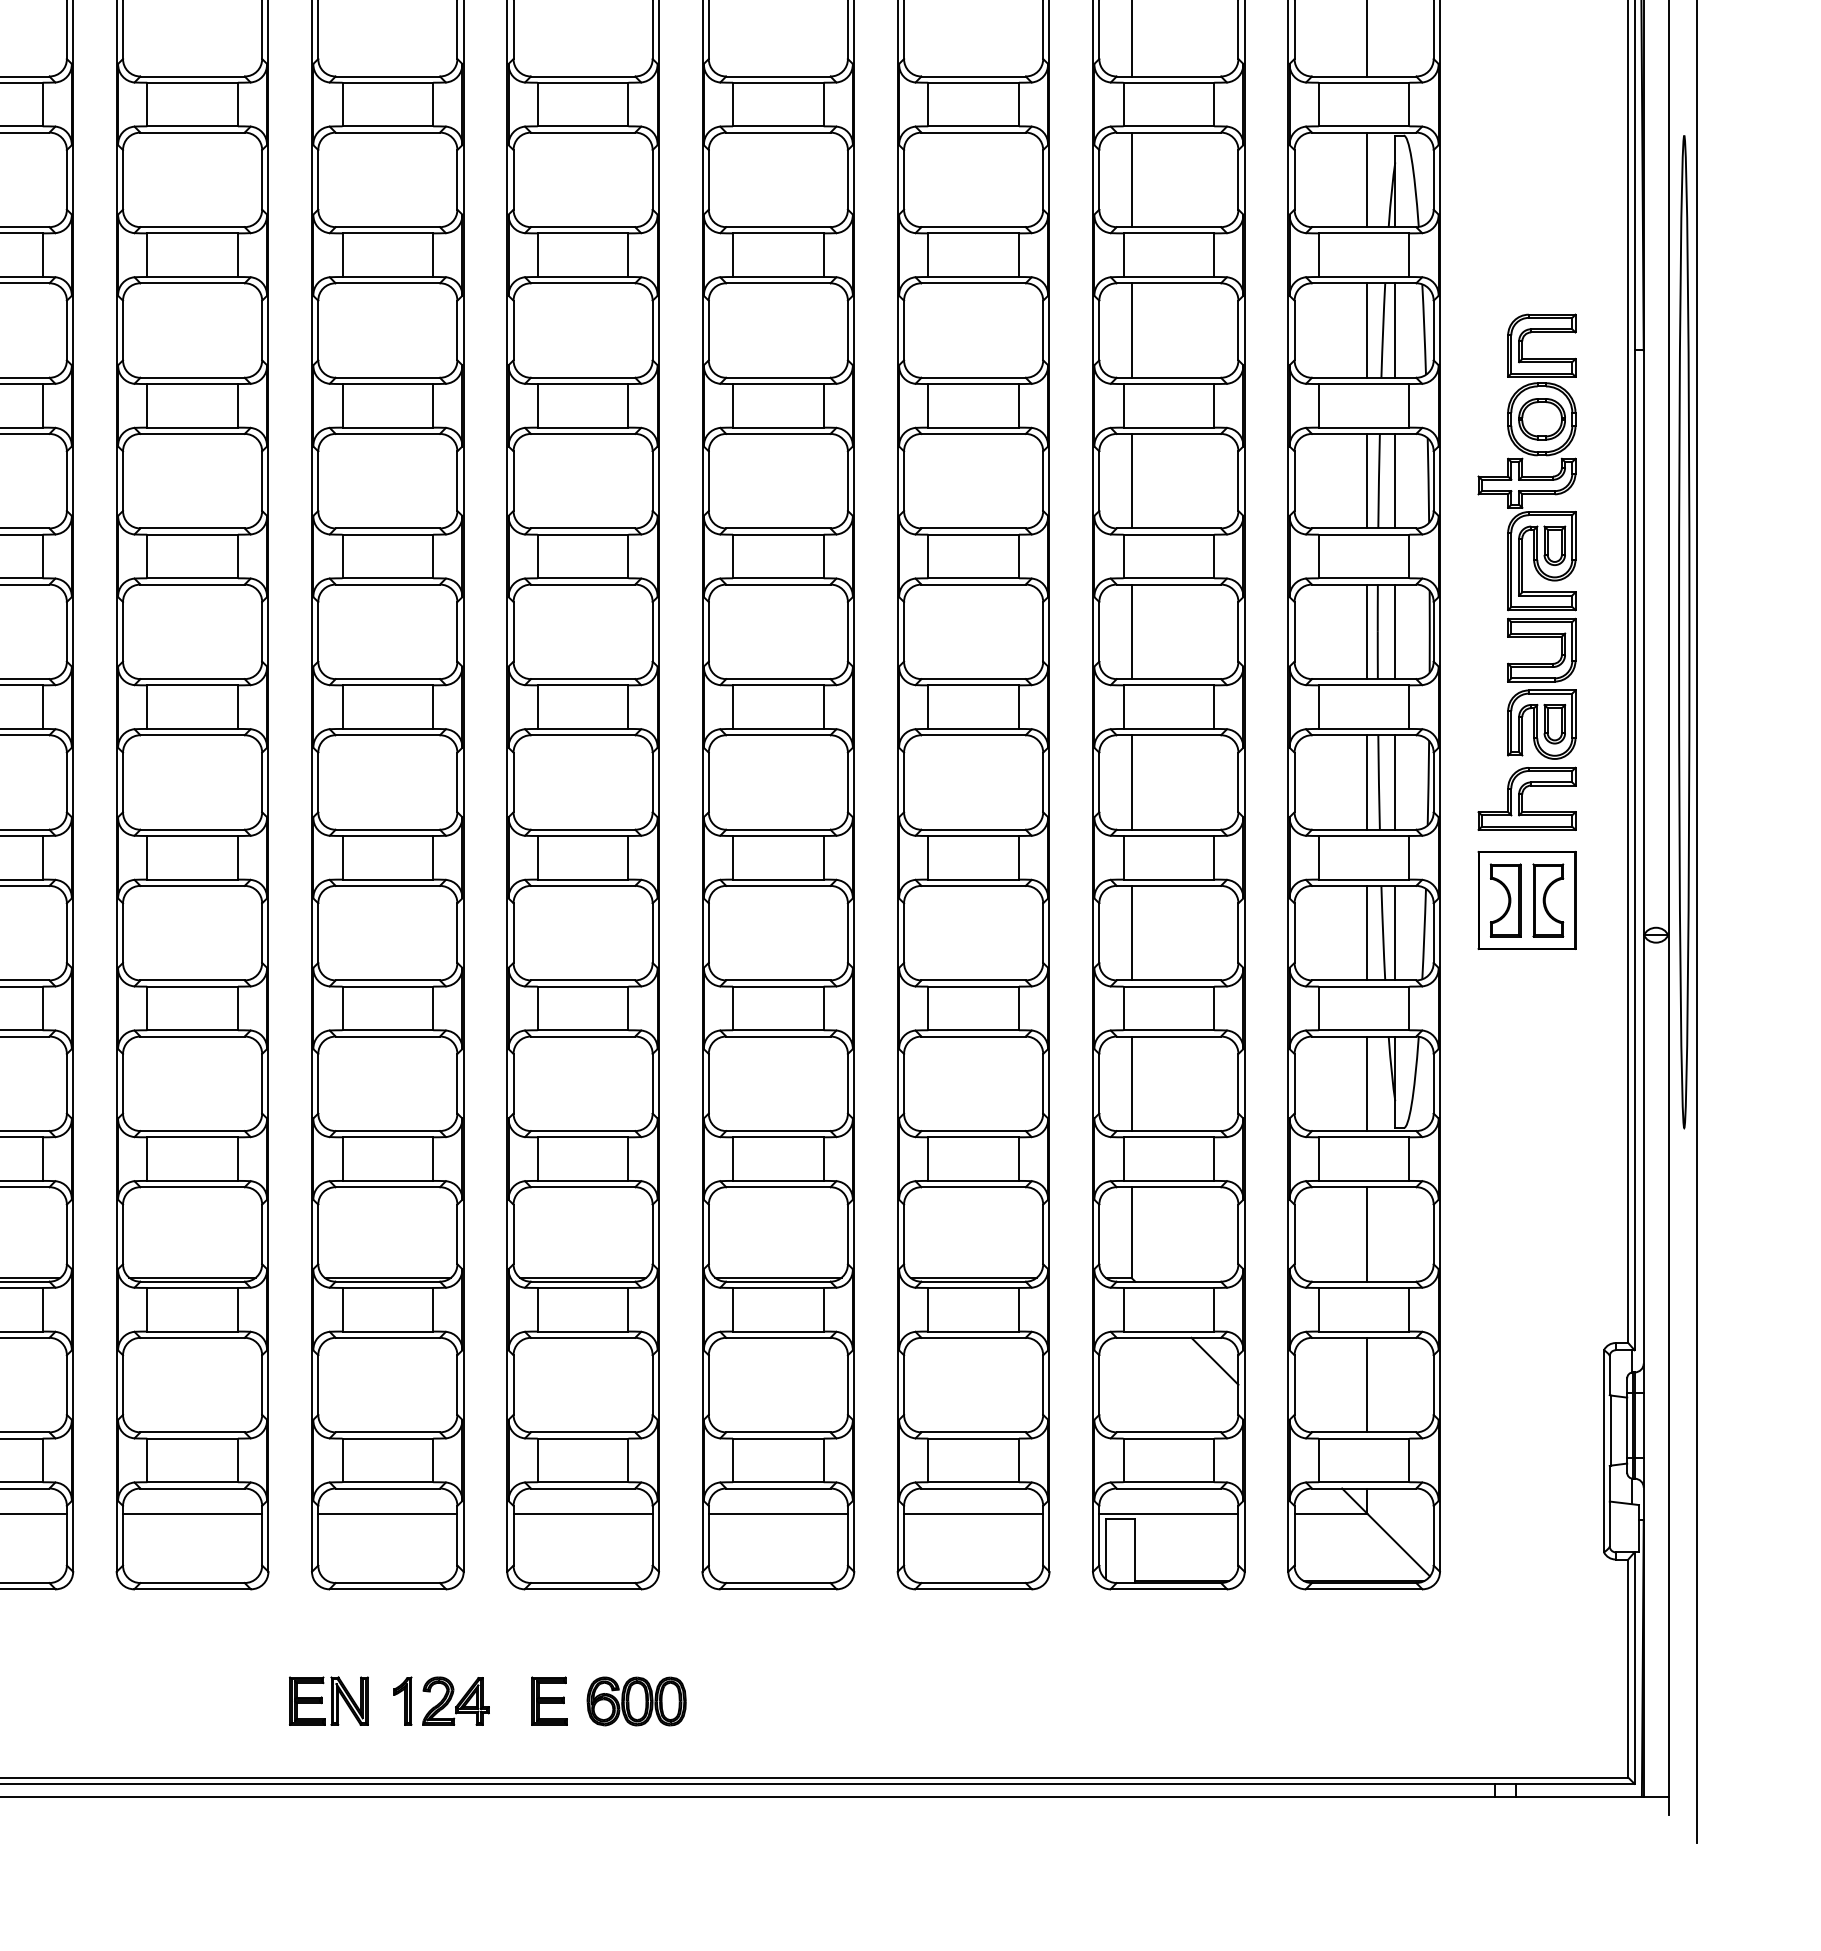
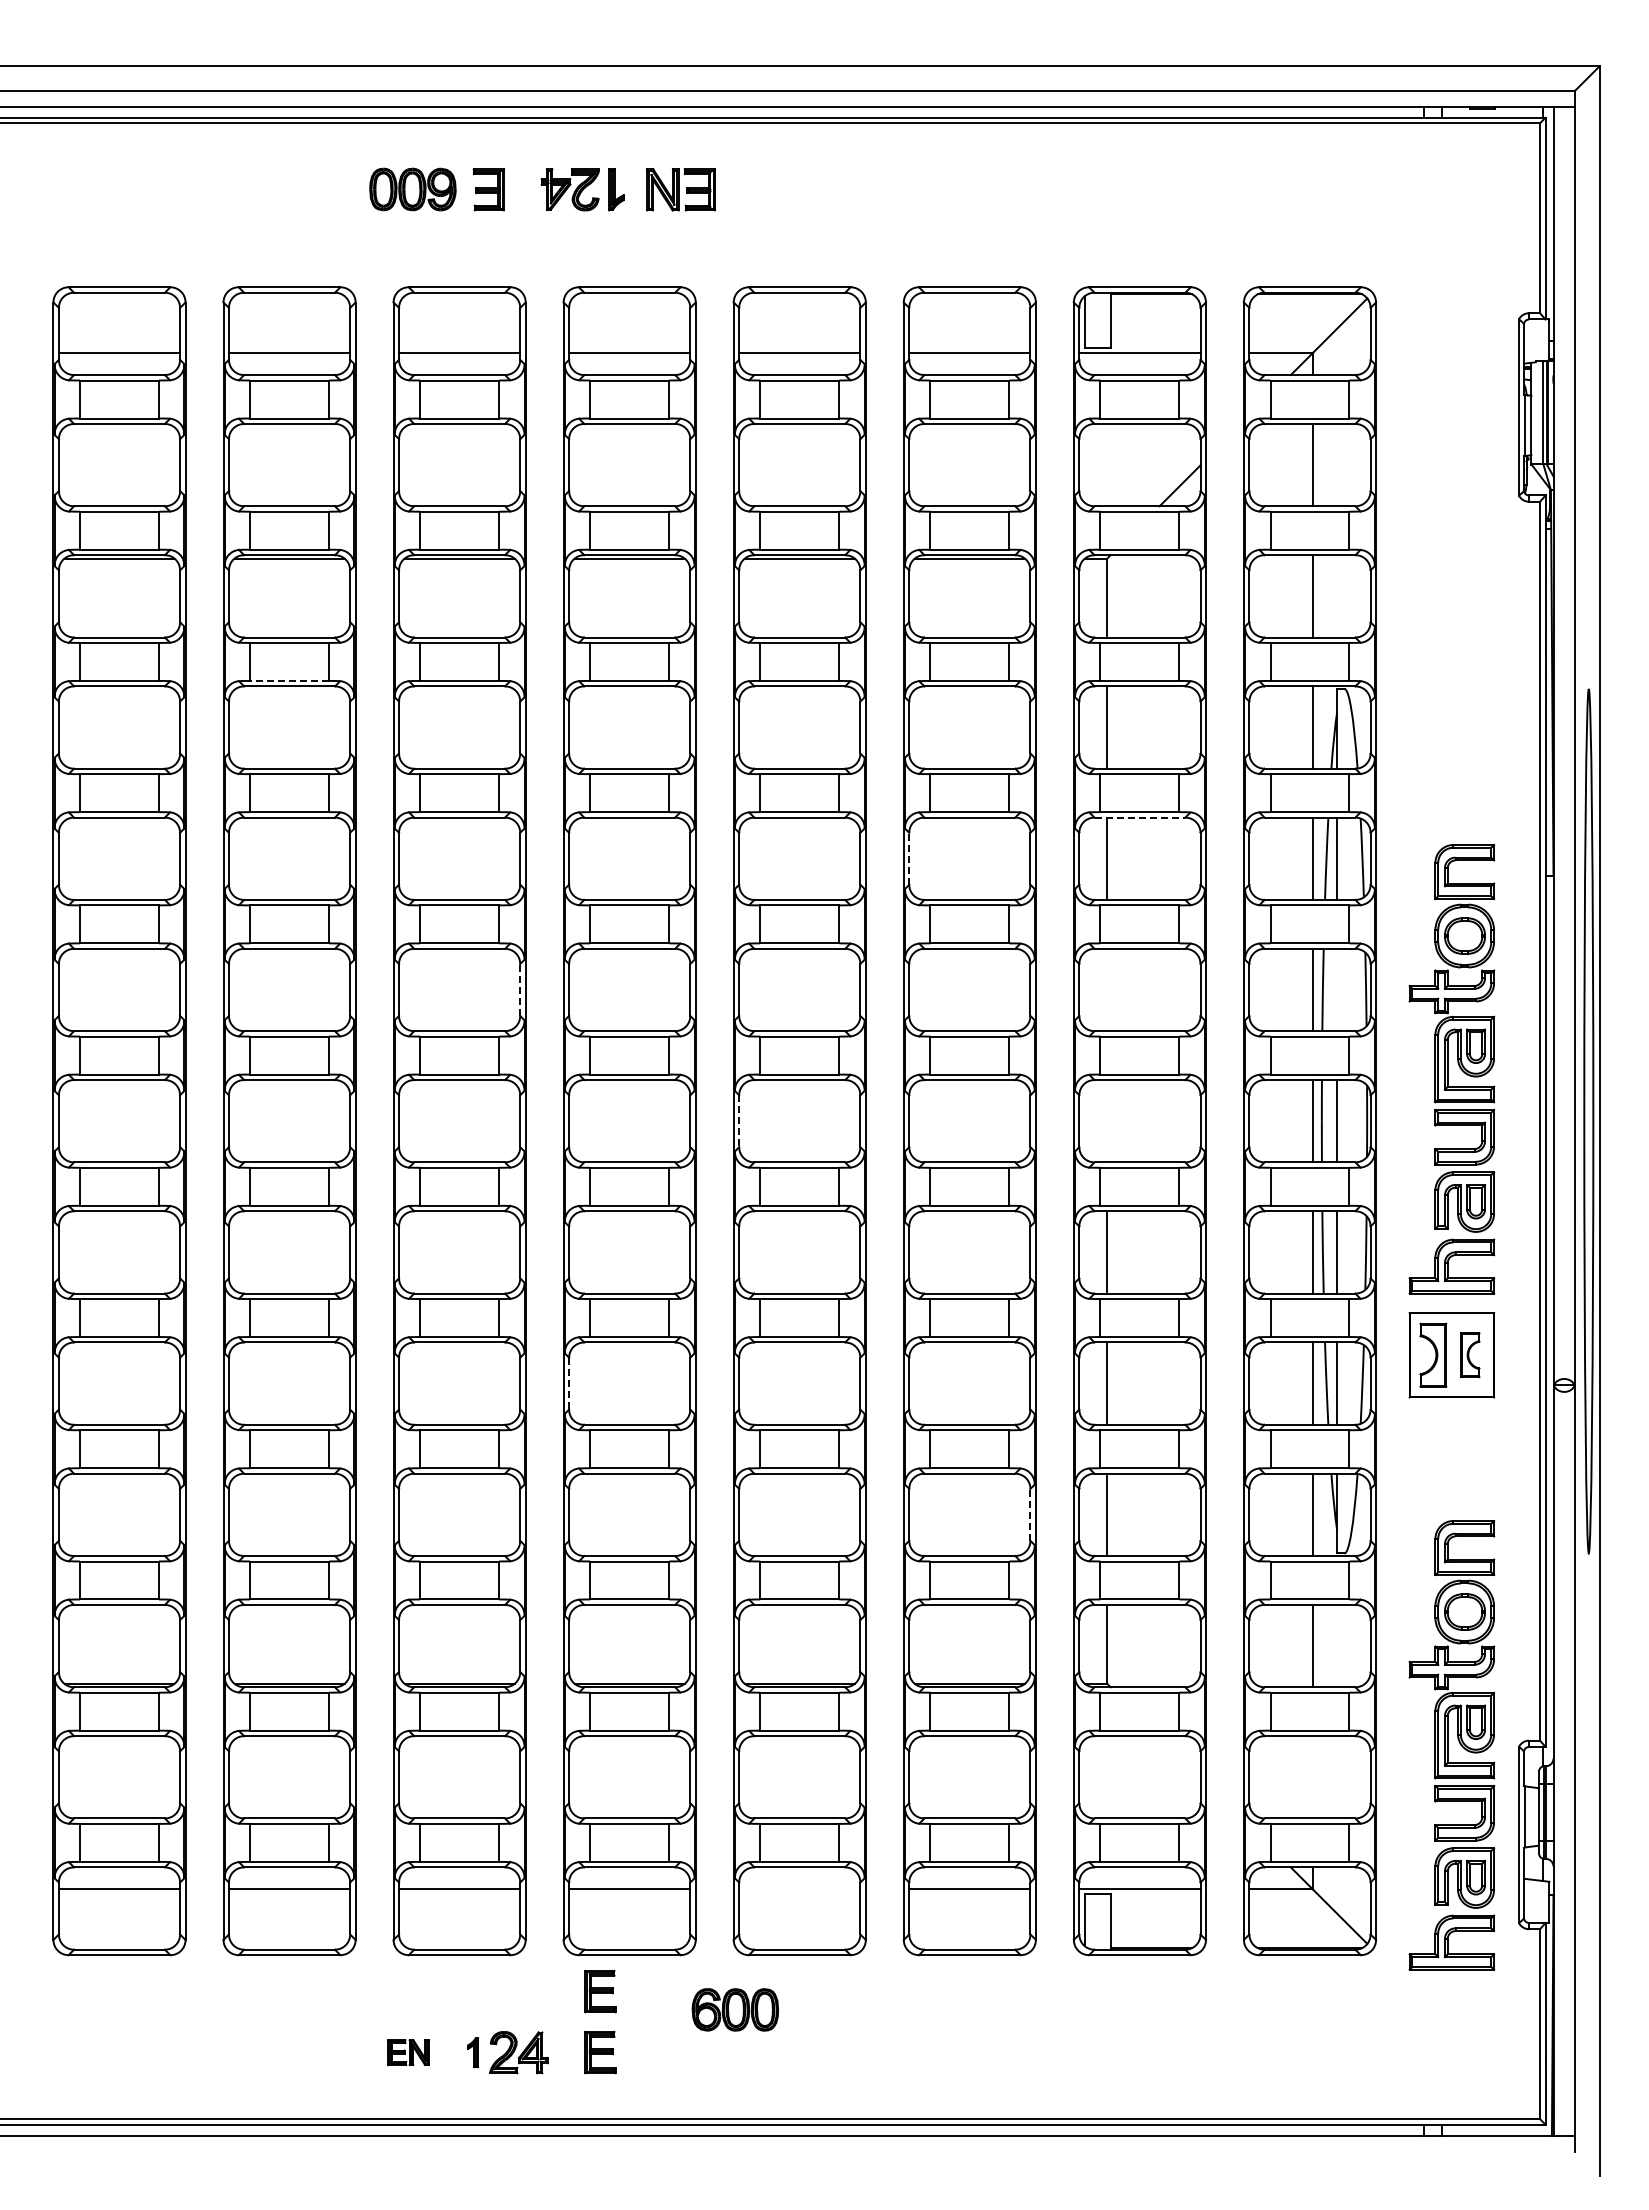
line: (192, 125) -> (289, 680), solid -> dashed
line: (1169, 283) -> (1140, 817), solid -> dashed
line: (904, 330) -> (909, 858), solid -> dashed
line: (457, 480) -> (520, 989), solid -> dashed
line: (1131, 480) -> (1107, 989), removed
line: (1395, 480) -> (1337, 989), removed
line: (709, 632) -> (739, 1121), solid -> dashed
line: (1131, 632) -> (1107, 1121), removed
part: (1548, 899) -> (1470, 1354), size x0.7
line: (513, 932) -> (569, 1383), solid -> dashed
line: (1043, 1083) -> (1030, 1514), solid -> dashed
part: (1526, 1348) -> (1451, 1745), added
line: (1214, 1361) -> (1179, 1756), removed
line: (1367, 1385) -> (1312, 1777), removed
line: (778, 1513) -> (799, 1889), removed
part: (549, 1631) -> (600, 1991), added
part: (329, 1701) -> (408, 2052), size x0.6
part: (402, 1701) -> (472, 2052), size x0.7
part: (635, 1701) -> (734, 2009), moved

